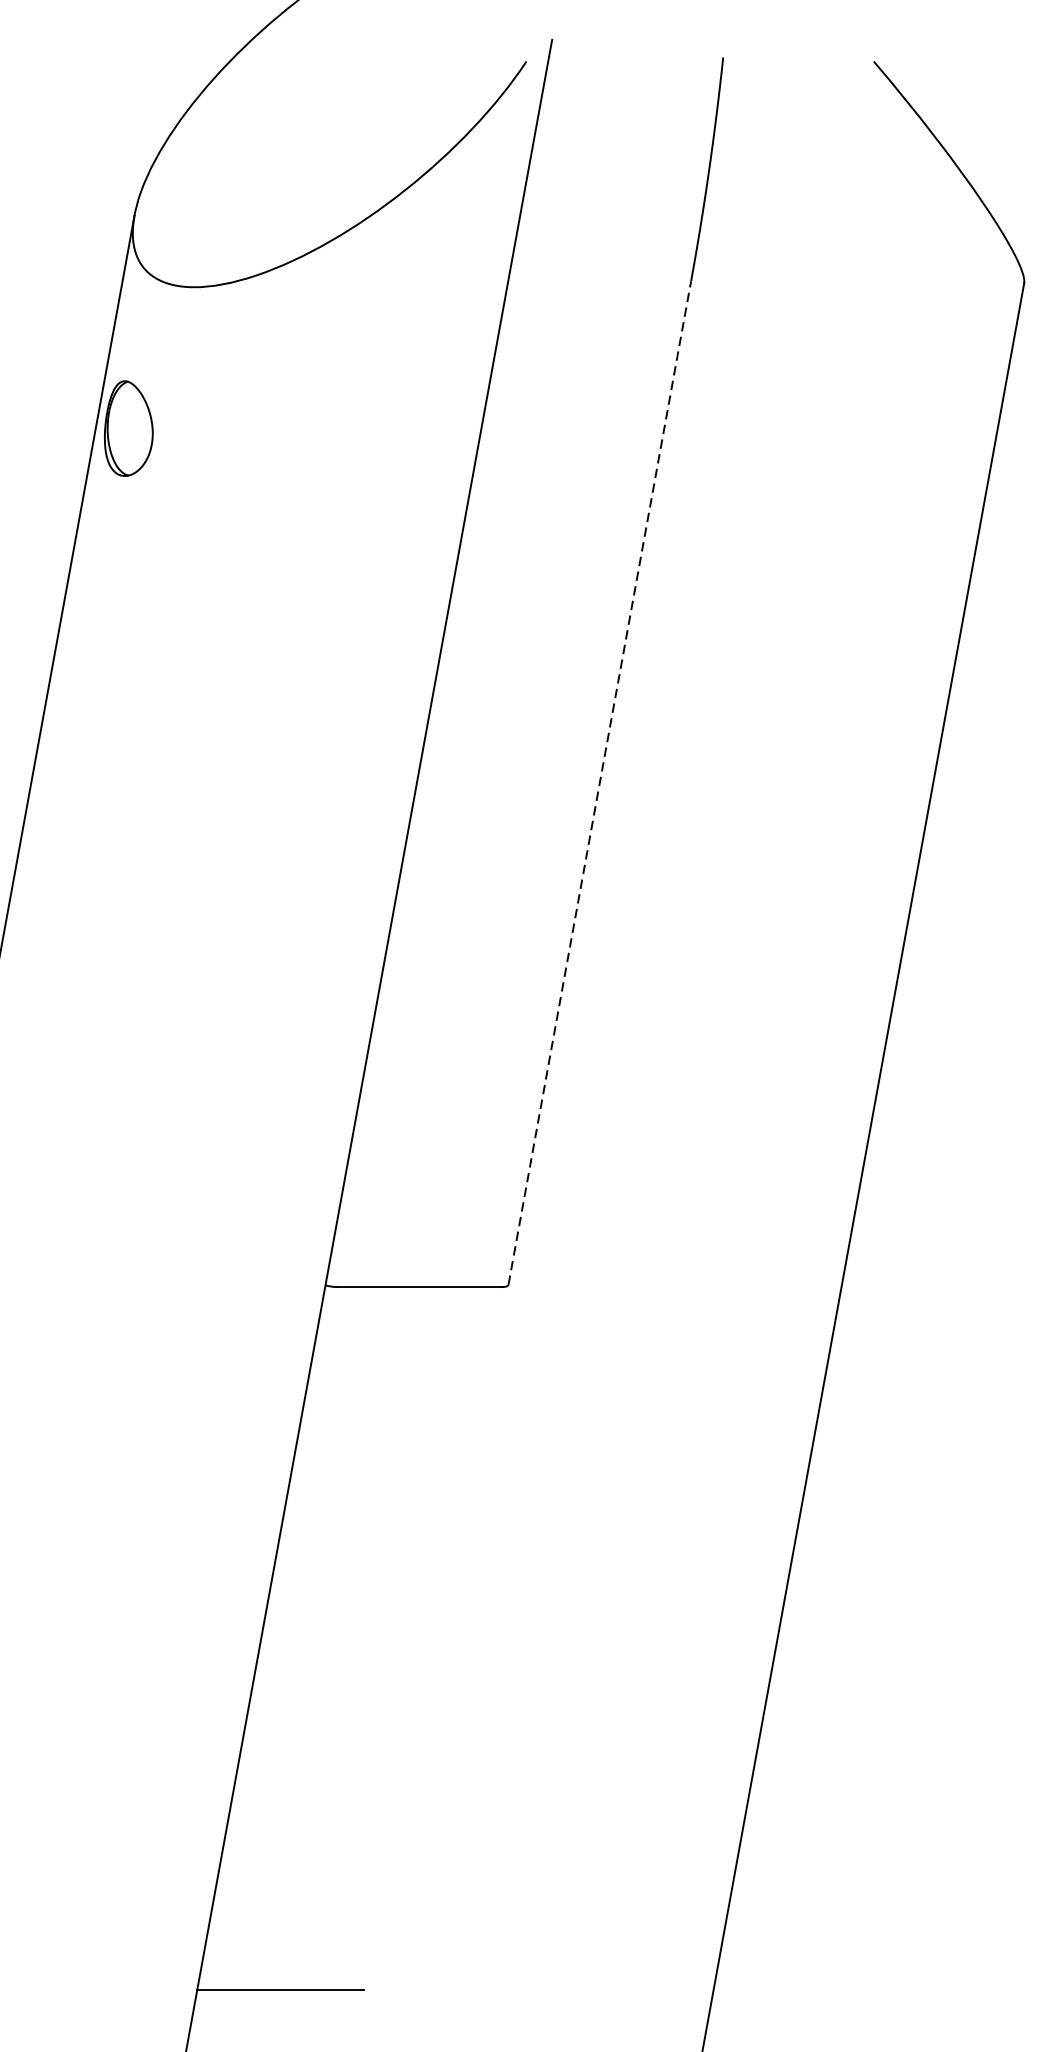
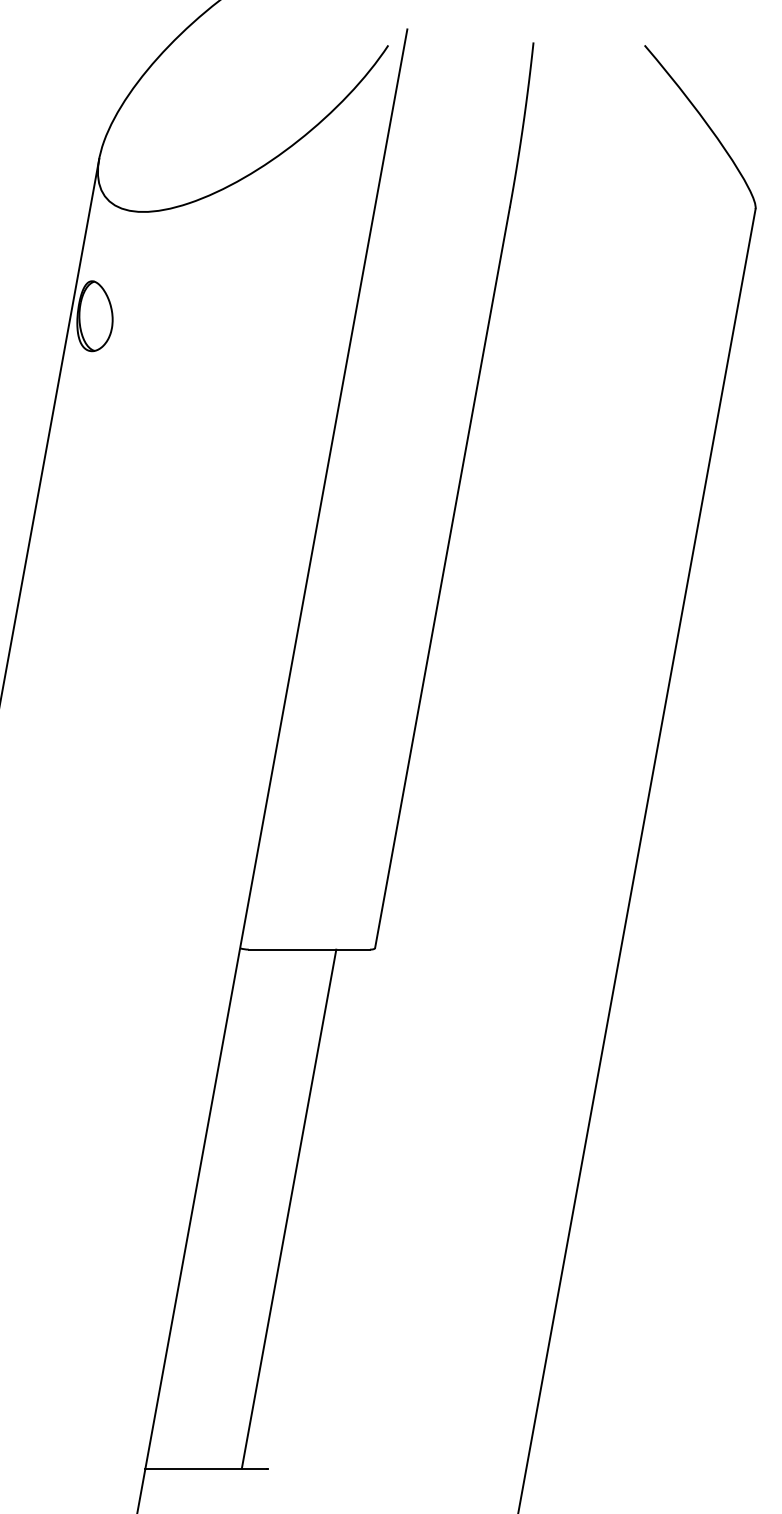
line: (599, 782) -> (442, 577), dashed -> solid
line: (391, 1637) -> (288, 1208), added

